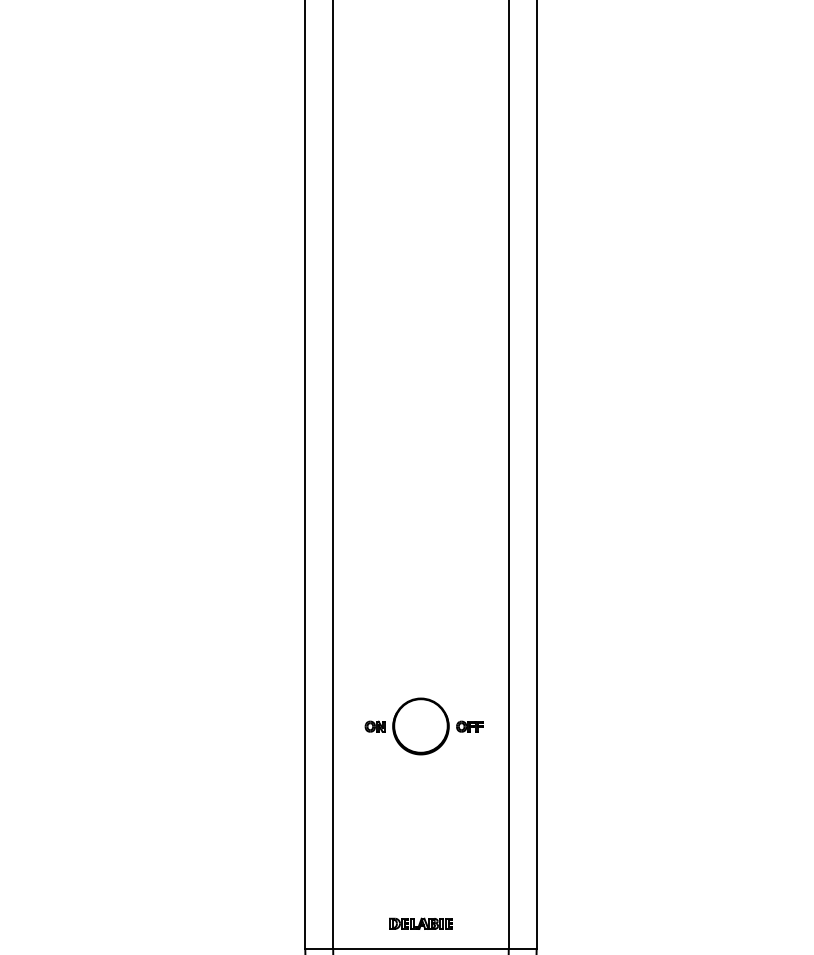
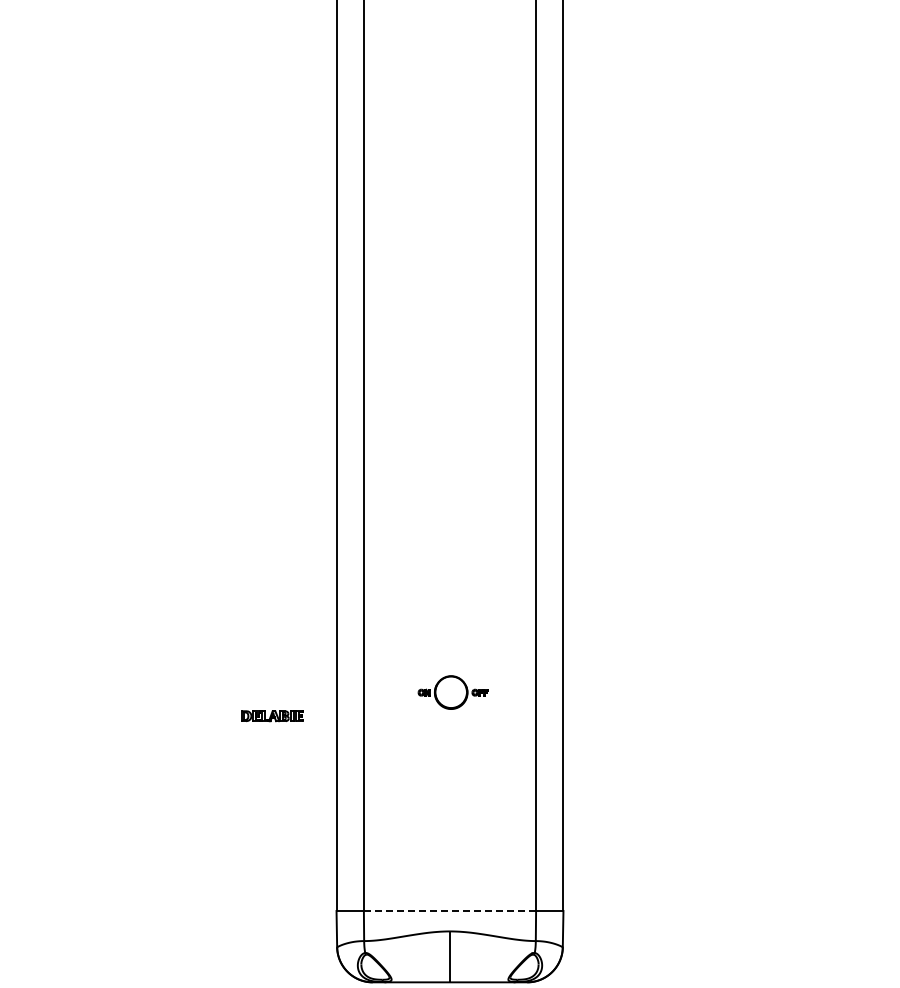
part: (423, 726) -> (452, 692), size x0.6
part: (420, 924) -> (271, 716), moved
line: (420, 949) -> (449, 911), solid -> dashed

